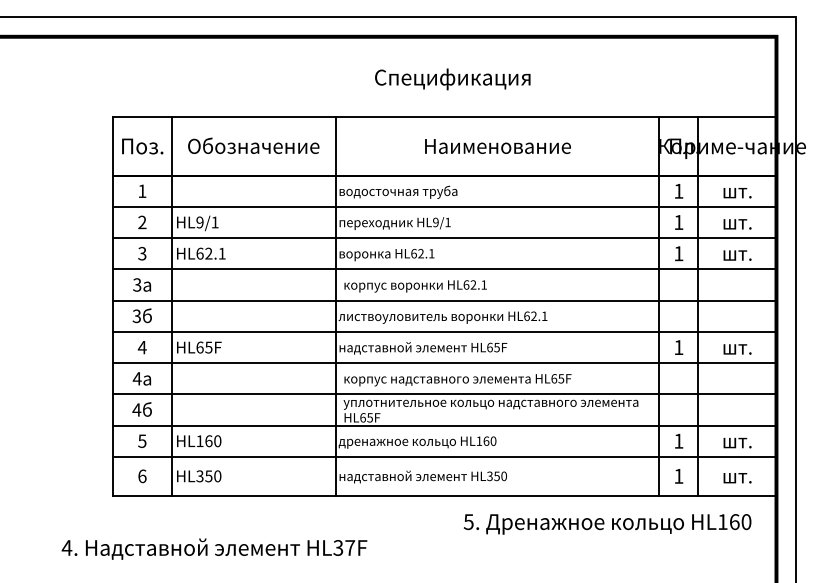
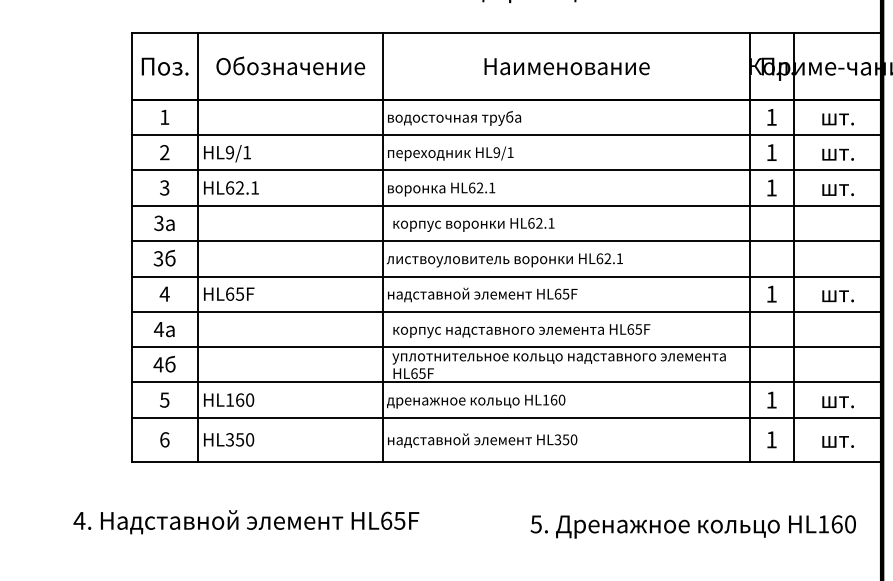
text: (607, 524) -> (693, 527), moved
text: (344, 547) -> (393, 520), L37F -> L65F

